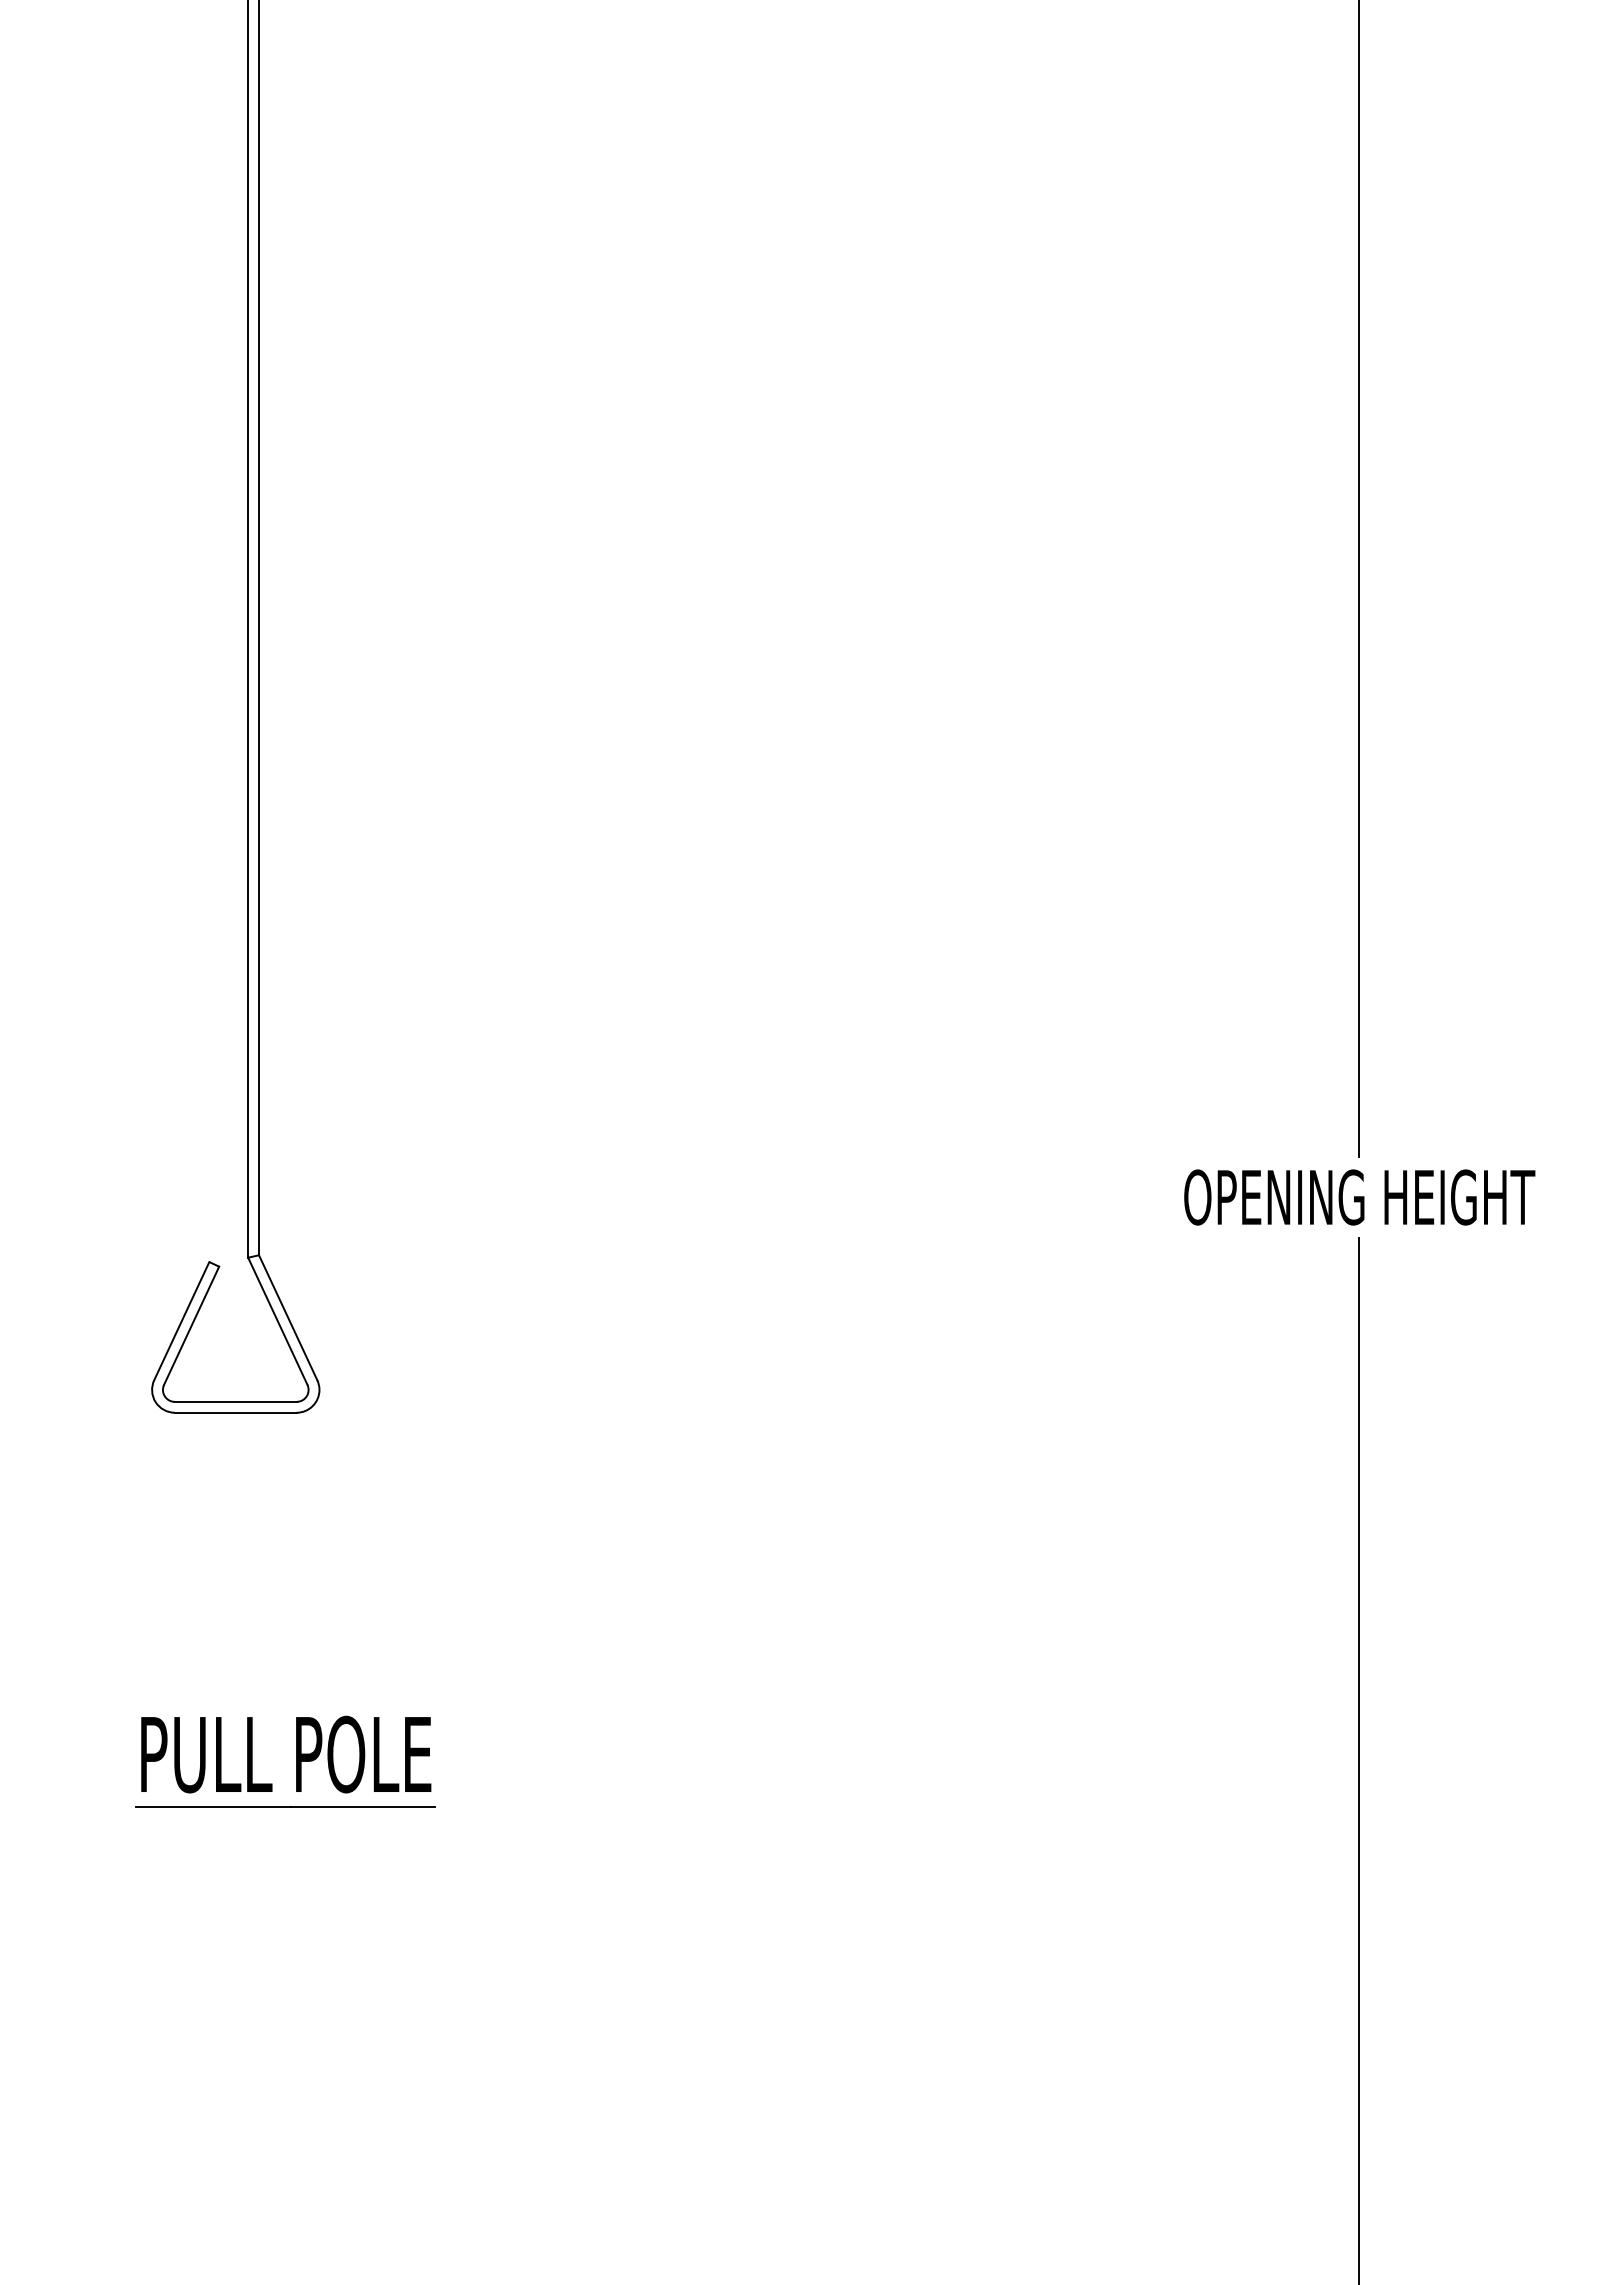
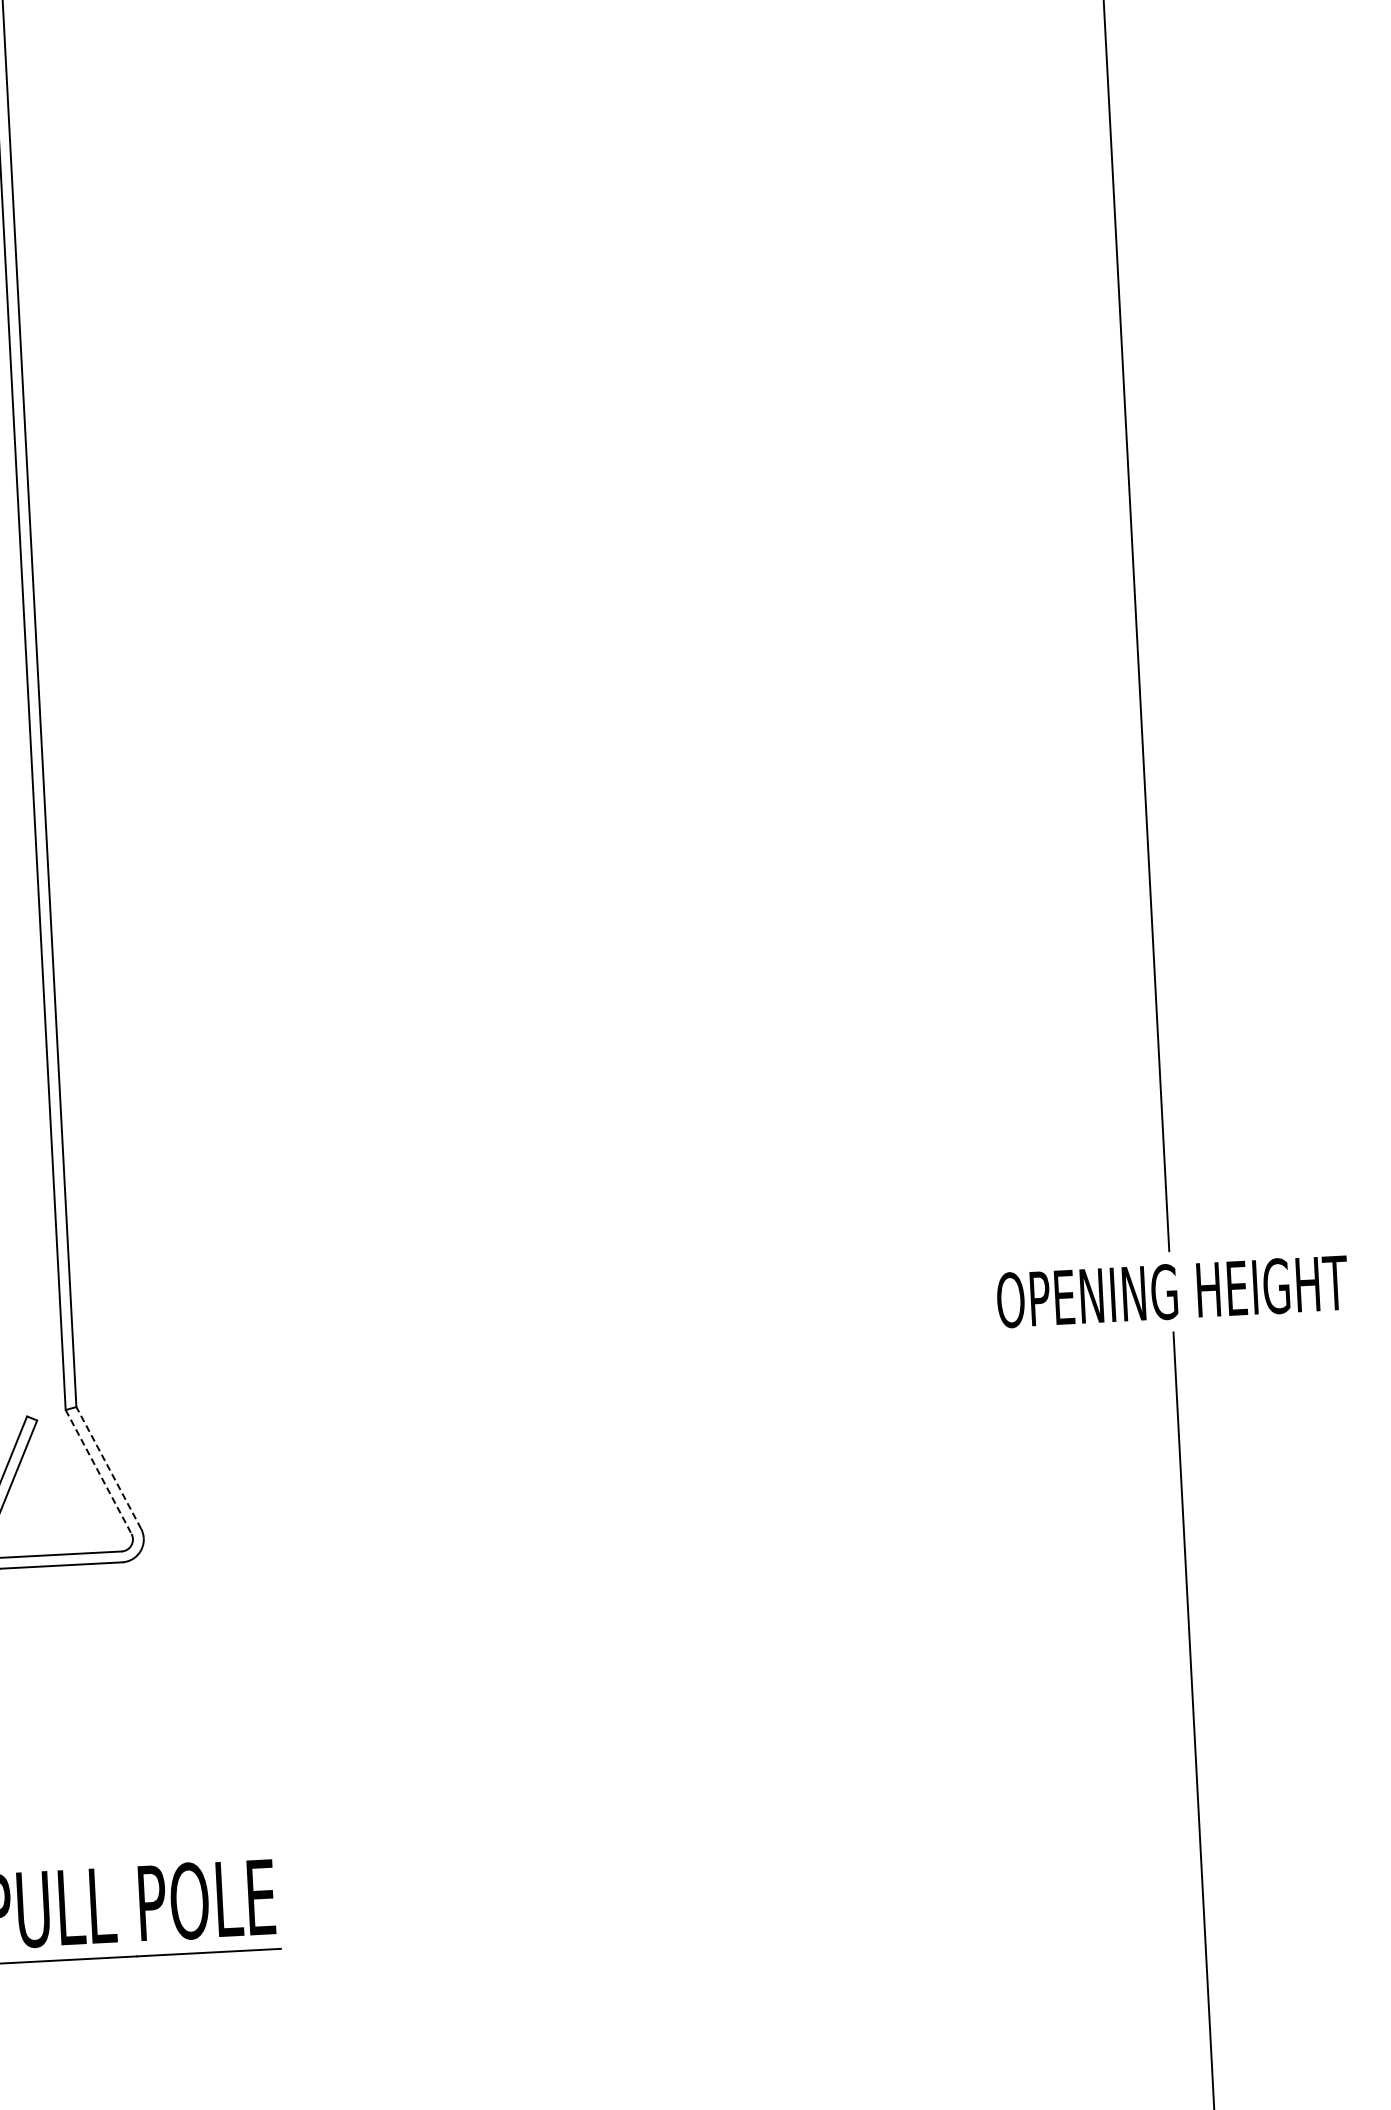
line: (288, 1317) -> (109, 1467), solid -> dashed
line: (278, 1321) -> (99, 1472), solid -> dashed

